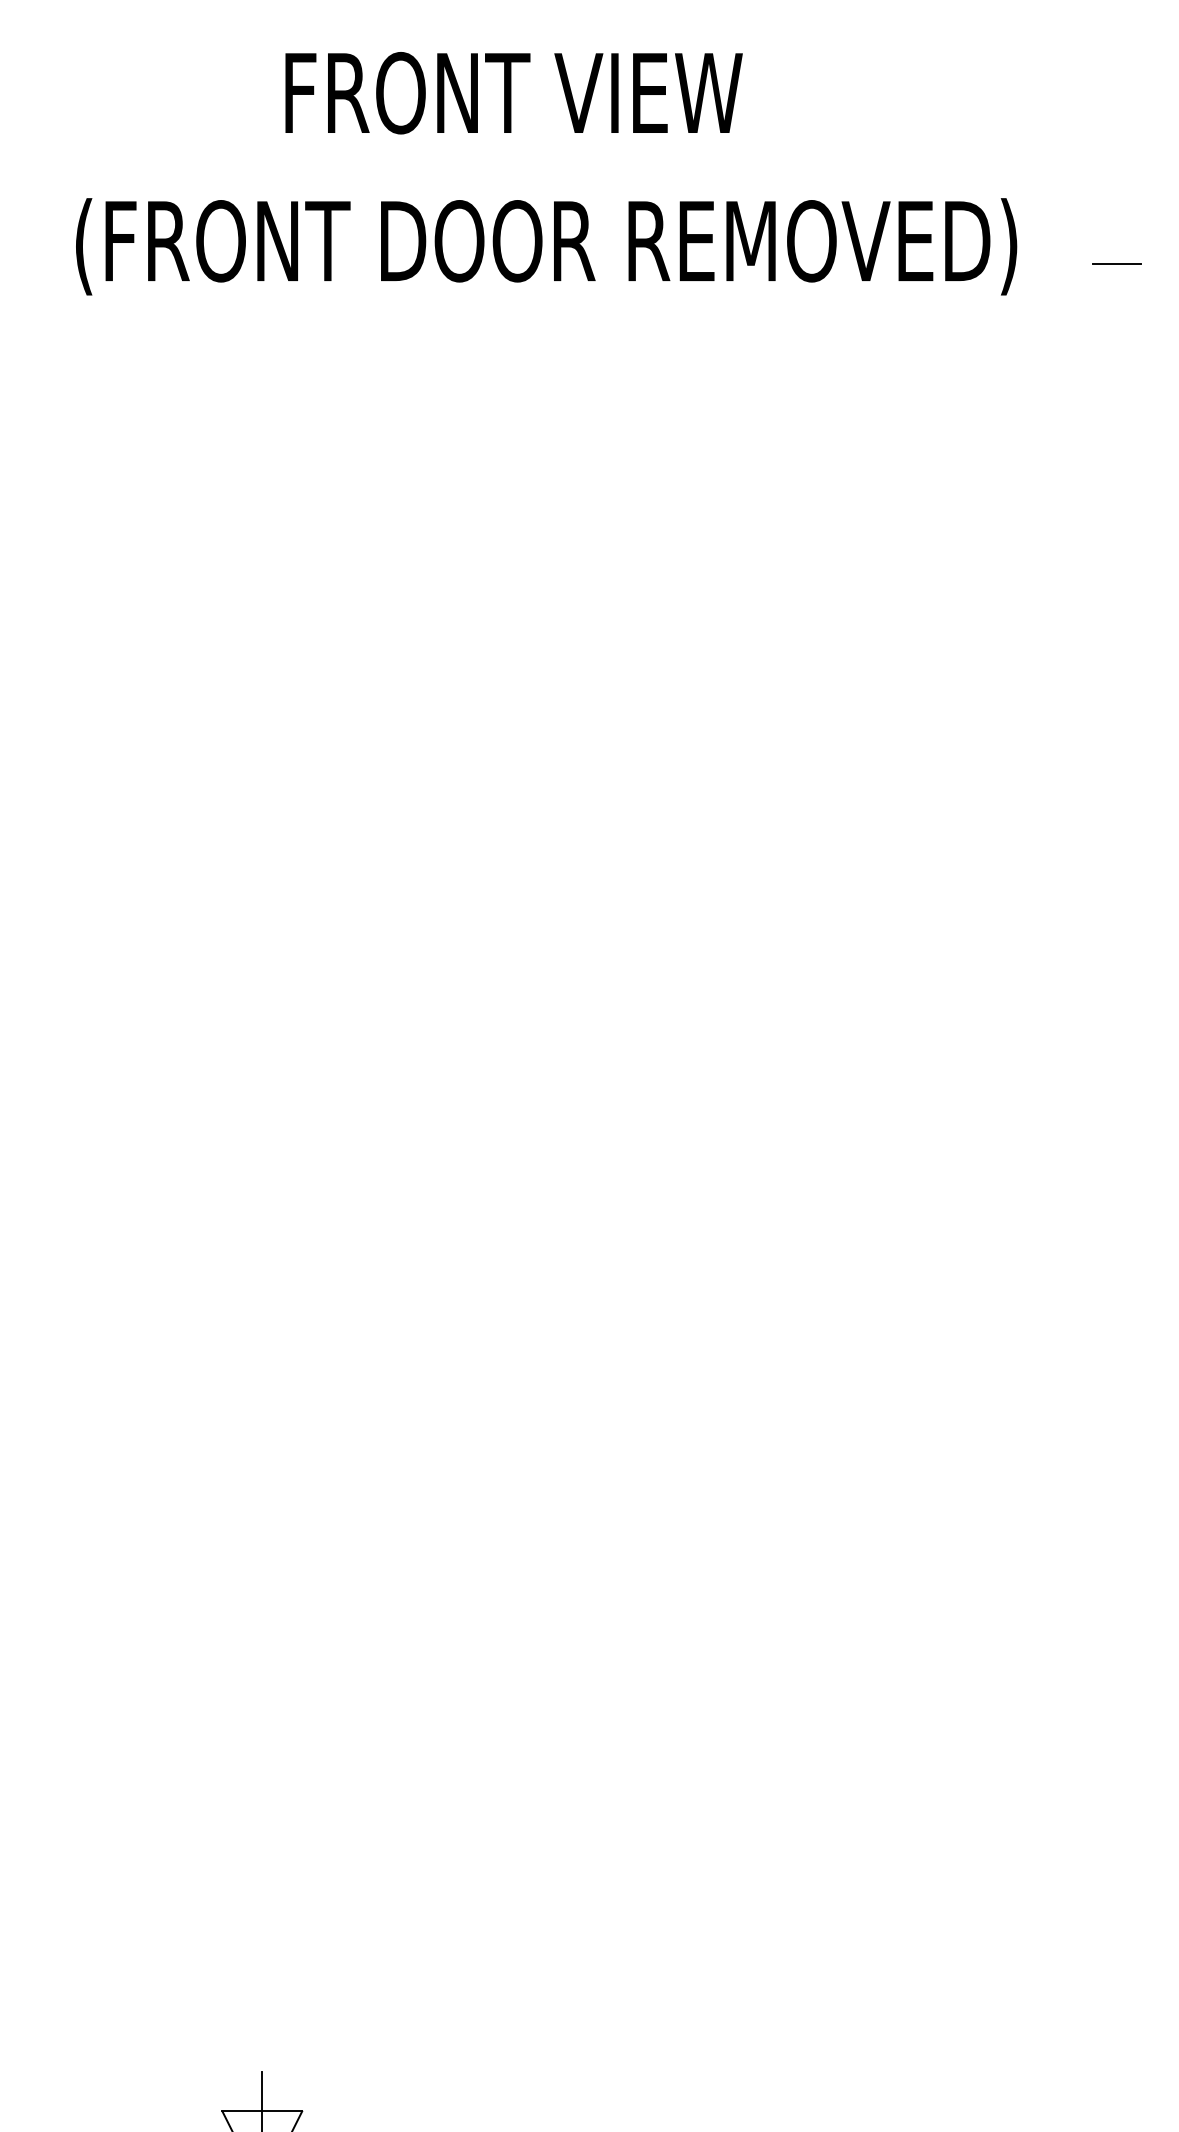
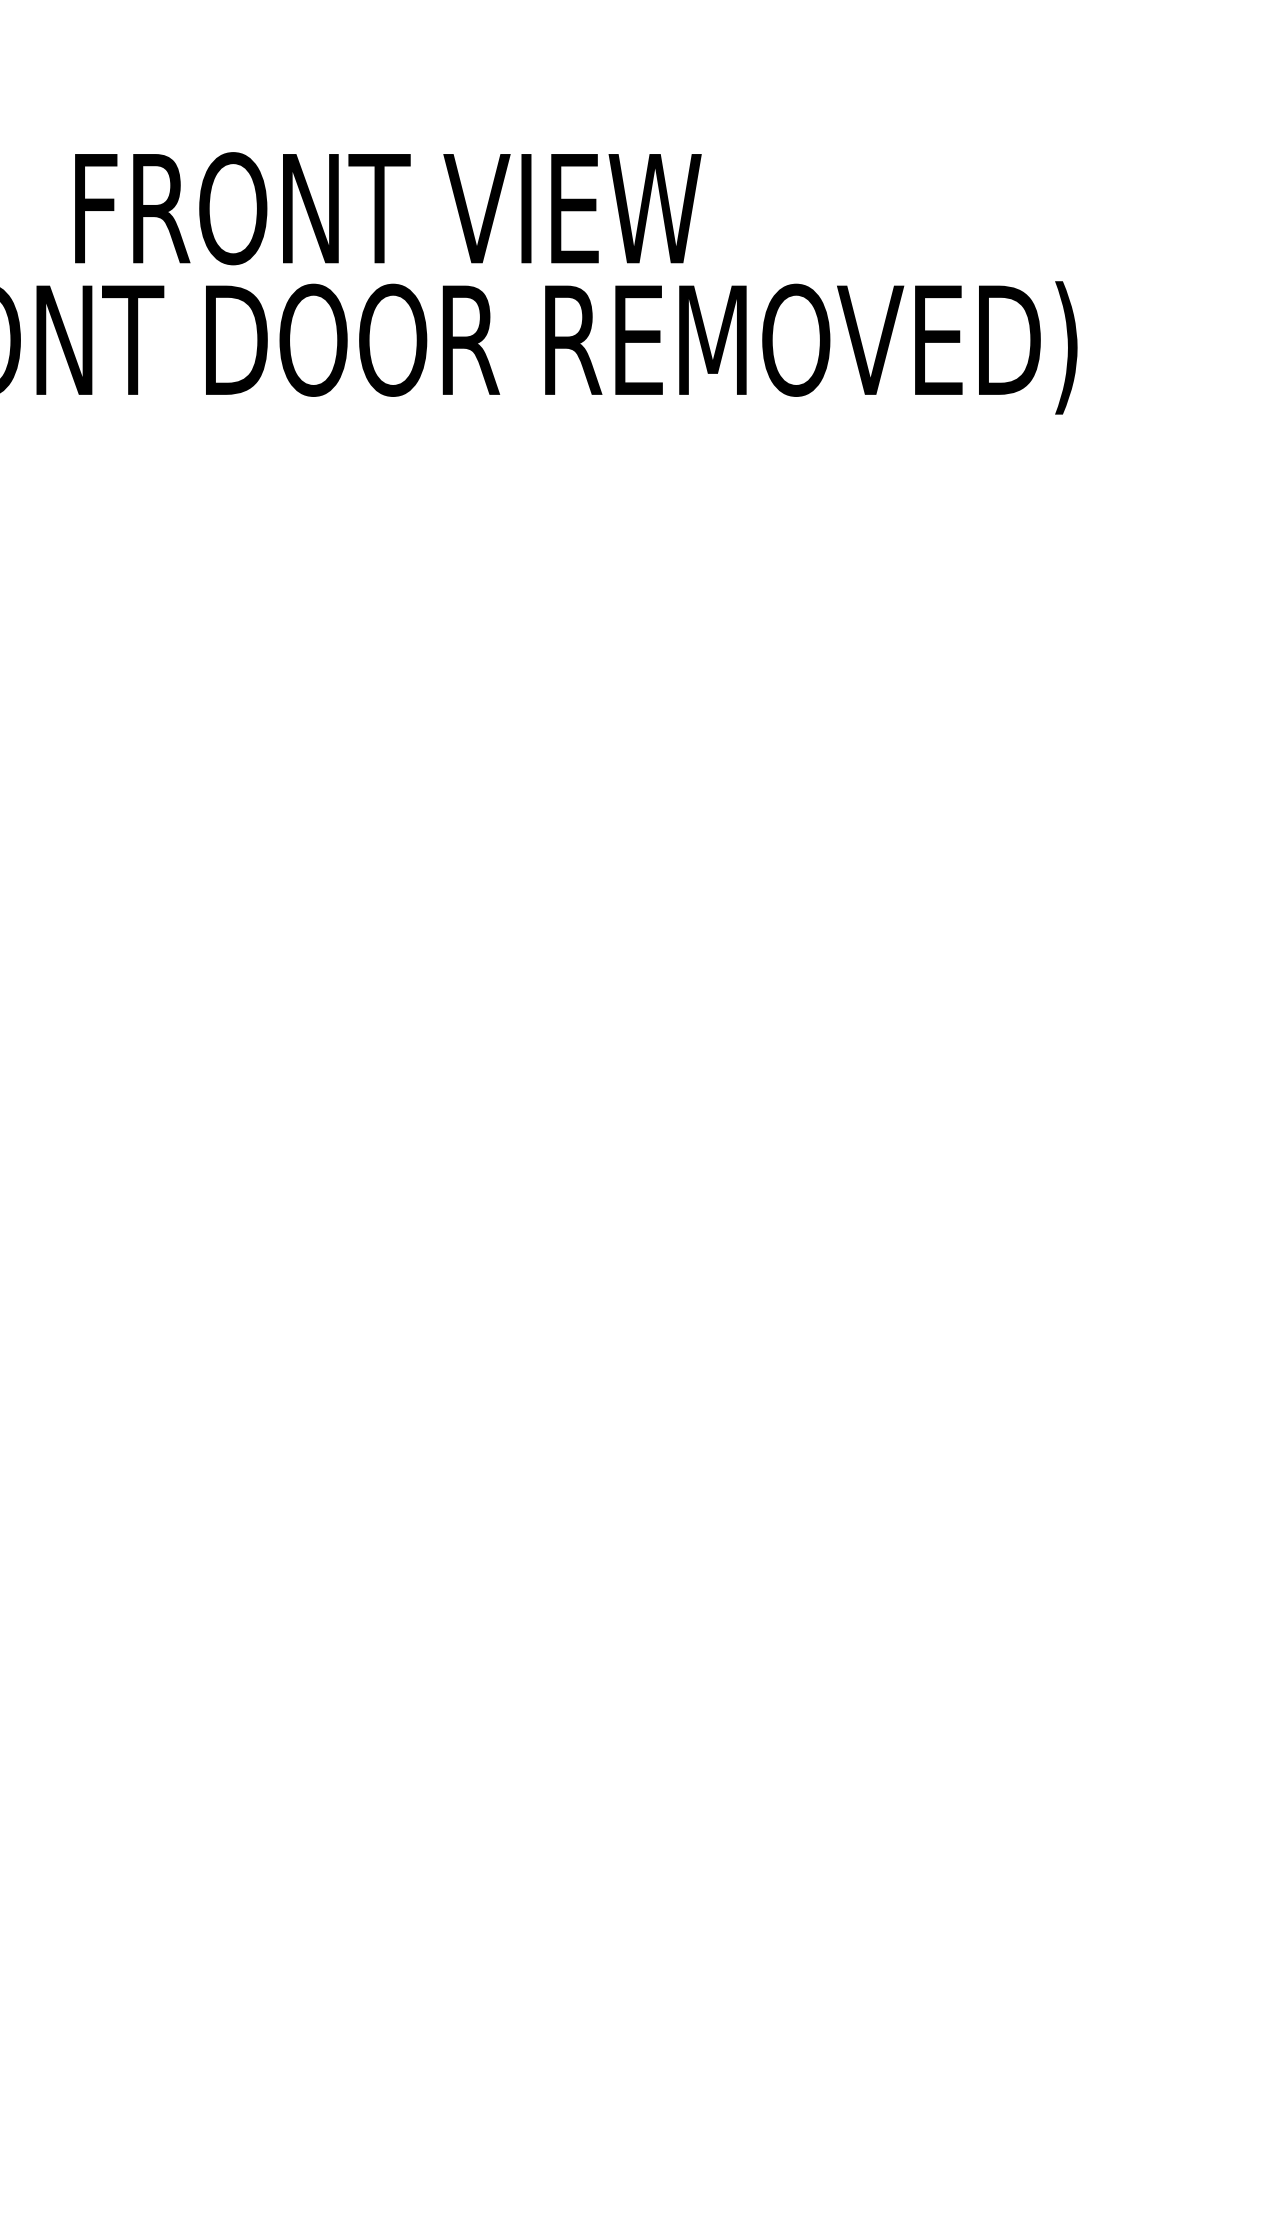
text: (513, 93) -> (387, 209), moved
line: (1116, 263) -> (1213, 370), removed

